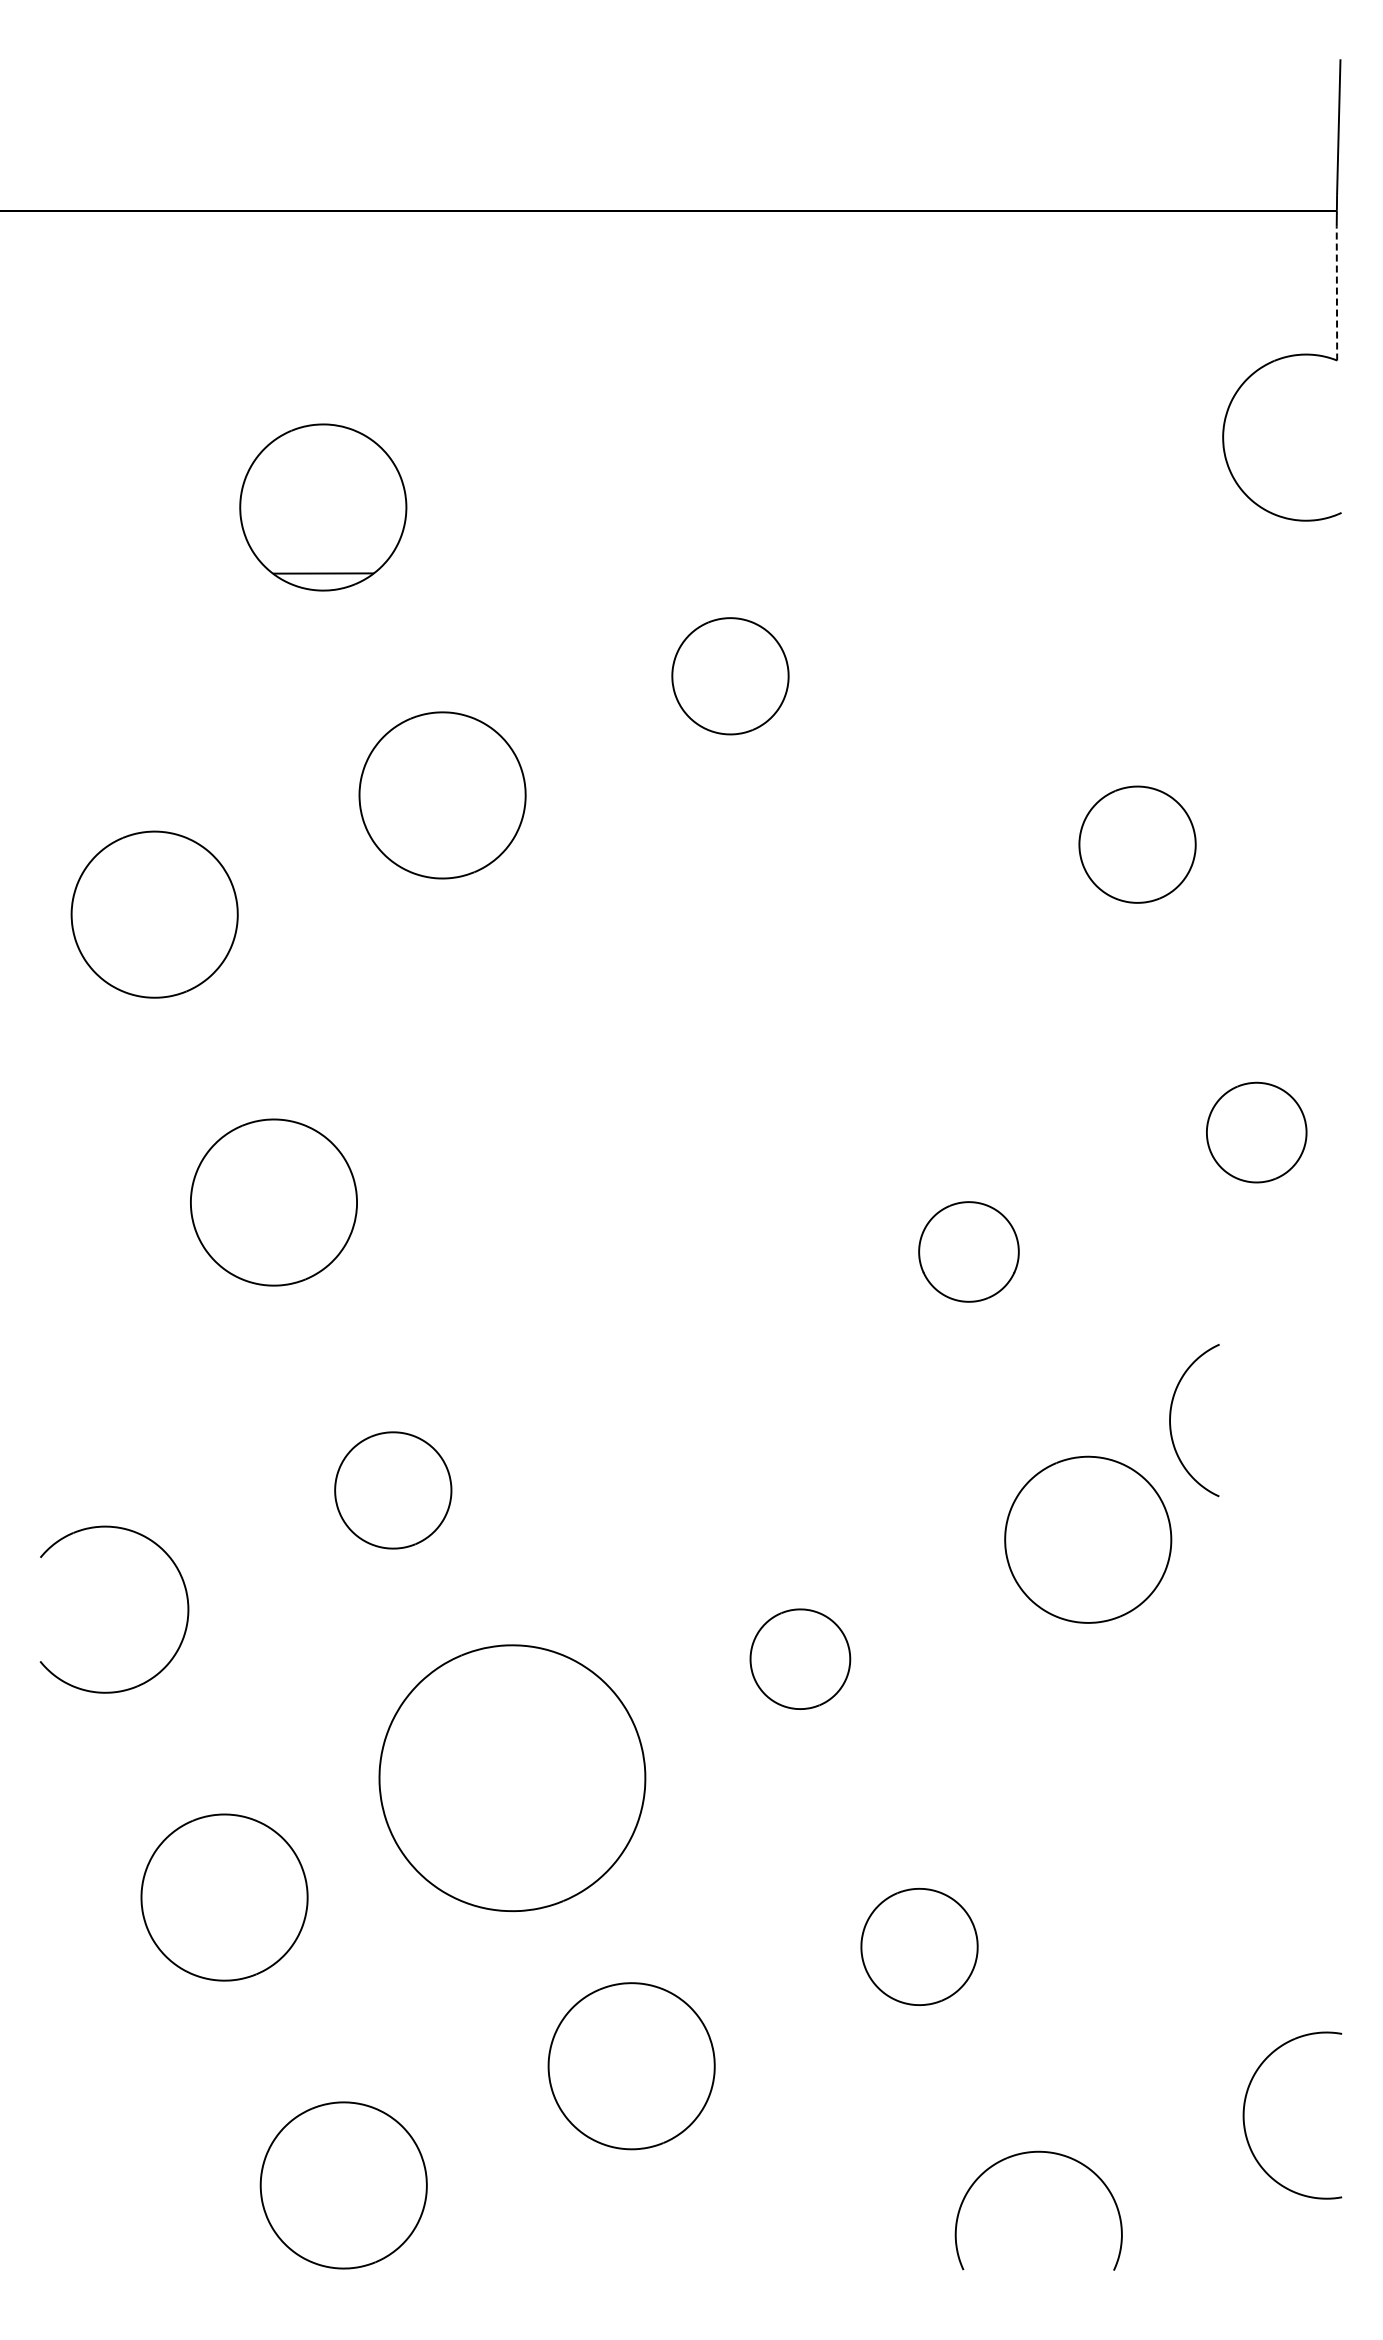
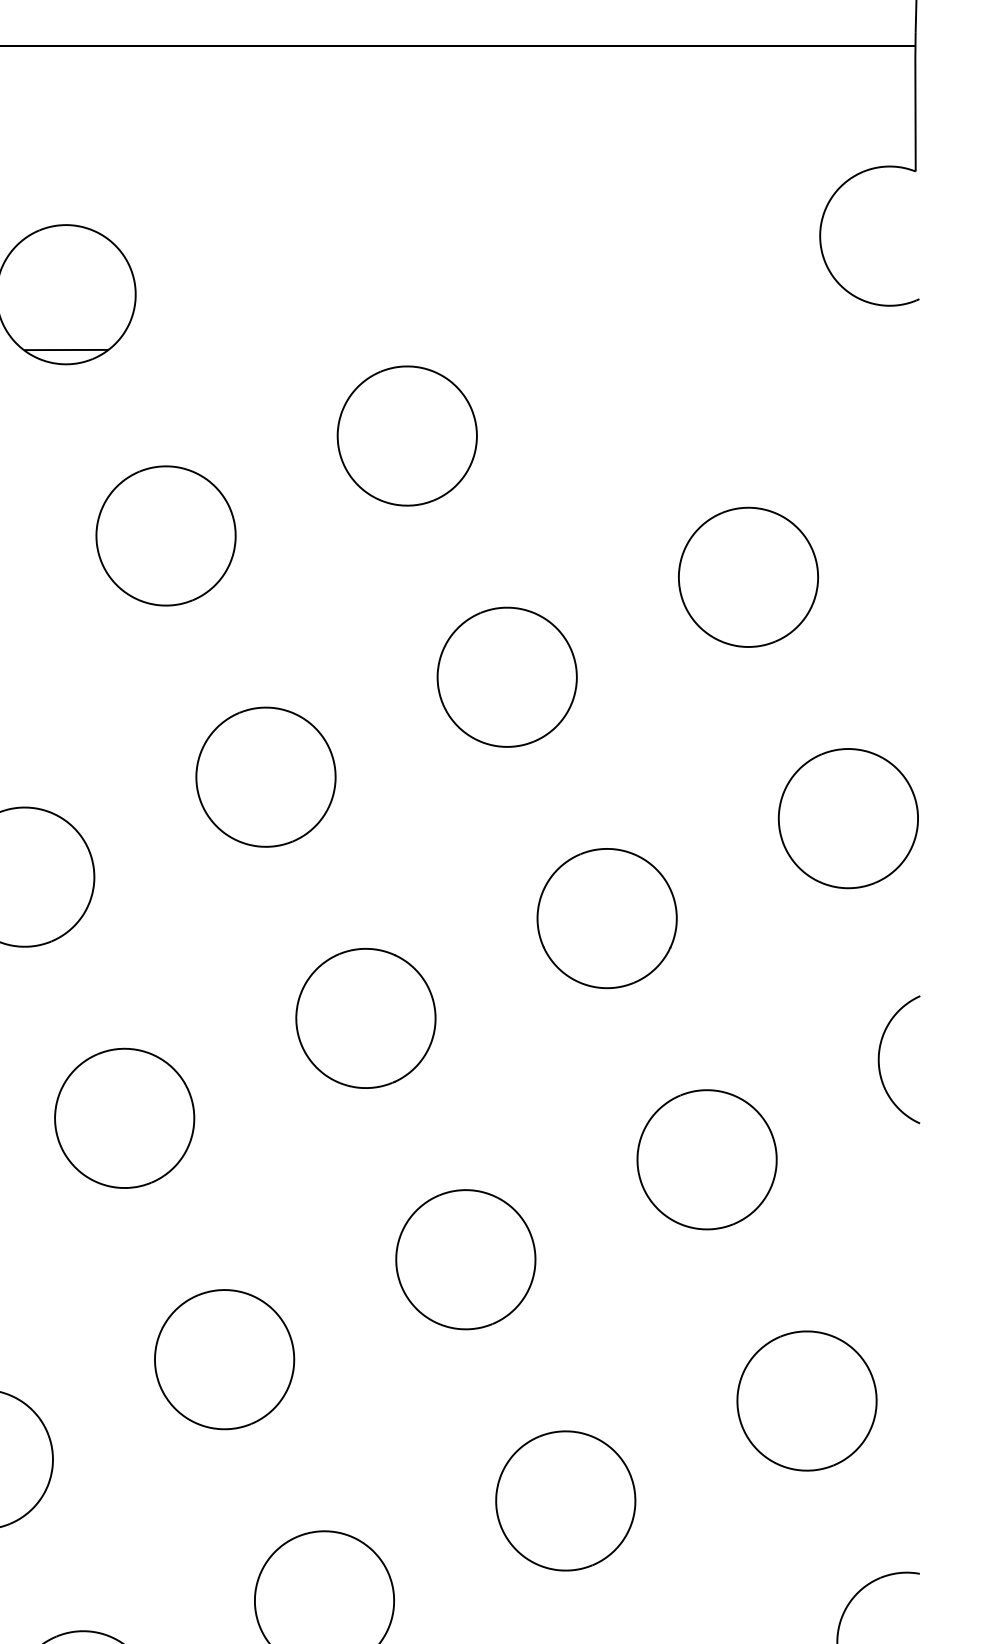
line: (1336, 292) -> (915, 114), dashed -> solid
part: (730, 676) -> (407, 436), size x1.43
part: (1137, 844) -> (748, 577), size x1.43
part: (849, 963) -> (507, 676), added
part: (561, 1083) -> (265, 777), added
part: (1256, 1132) -> (848, 818), size x1.67
part: (968, 1251) -> (606, 918), size x1.67
part: (681, 1371) -> (366, 1018), added
curve: (1171, 1415) -> (879, 1055), moved
part: (393, 1490) -> (124, 1118), size x1.43
part: (800, 1659) -> (465, 1260), size x1.67
part: (512, 1778) -> (224, 1359), size x0.62
part: (1207, 1827) -> (807, 1400), added
part: (919, 1946) -> (565, 1500), size x1.43

